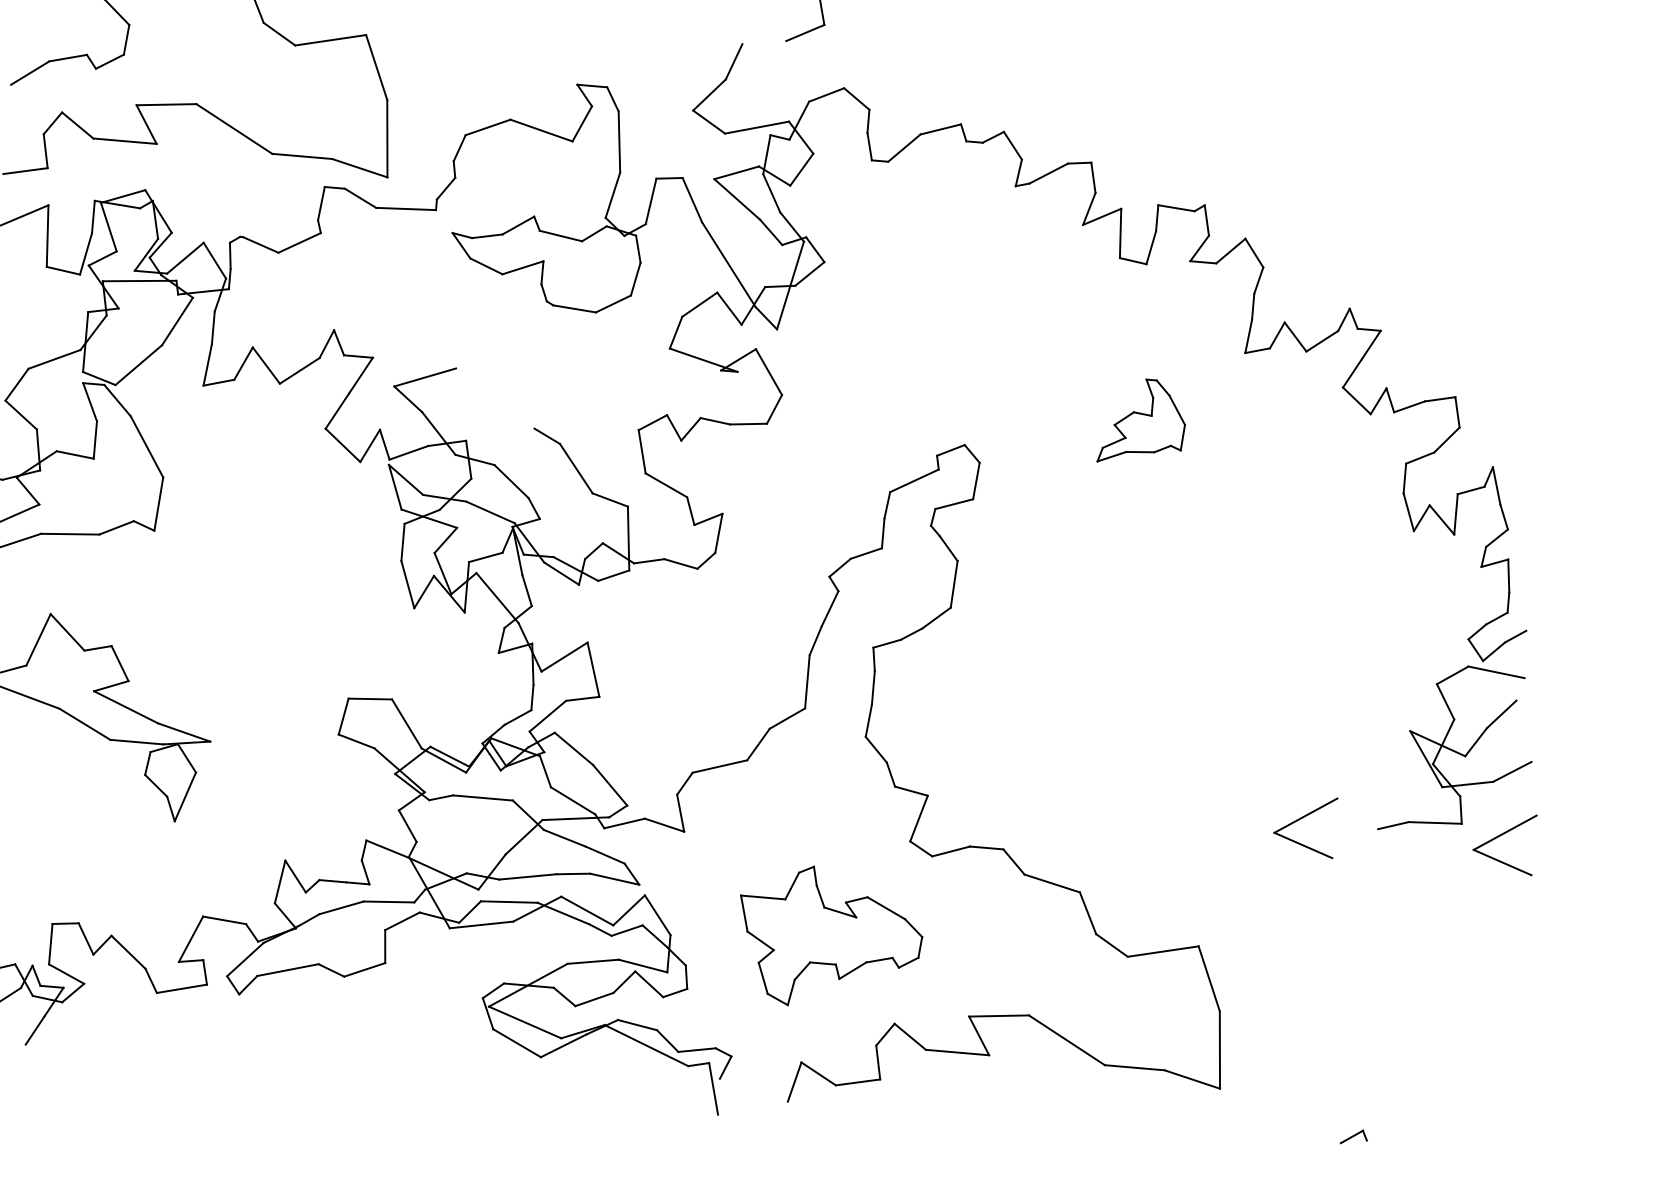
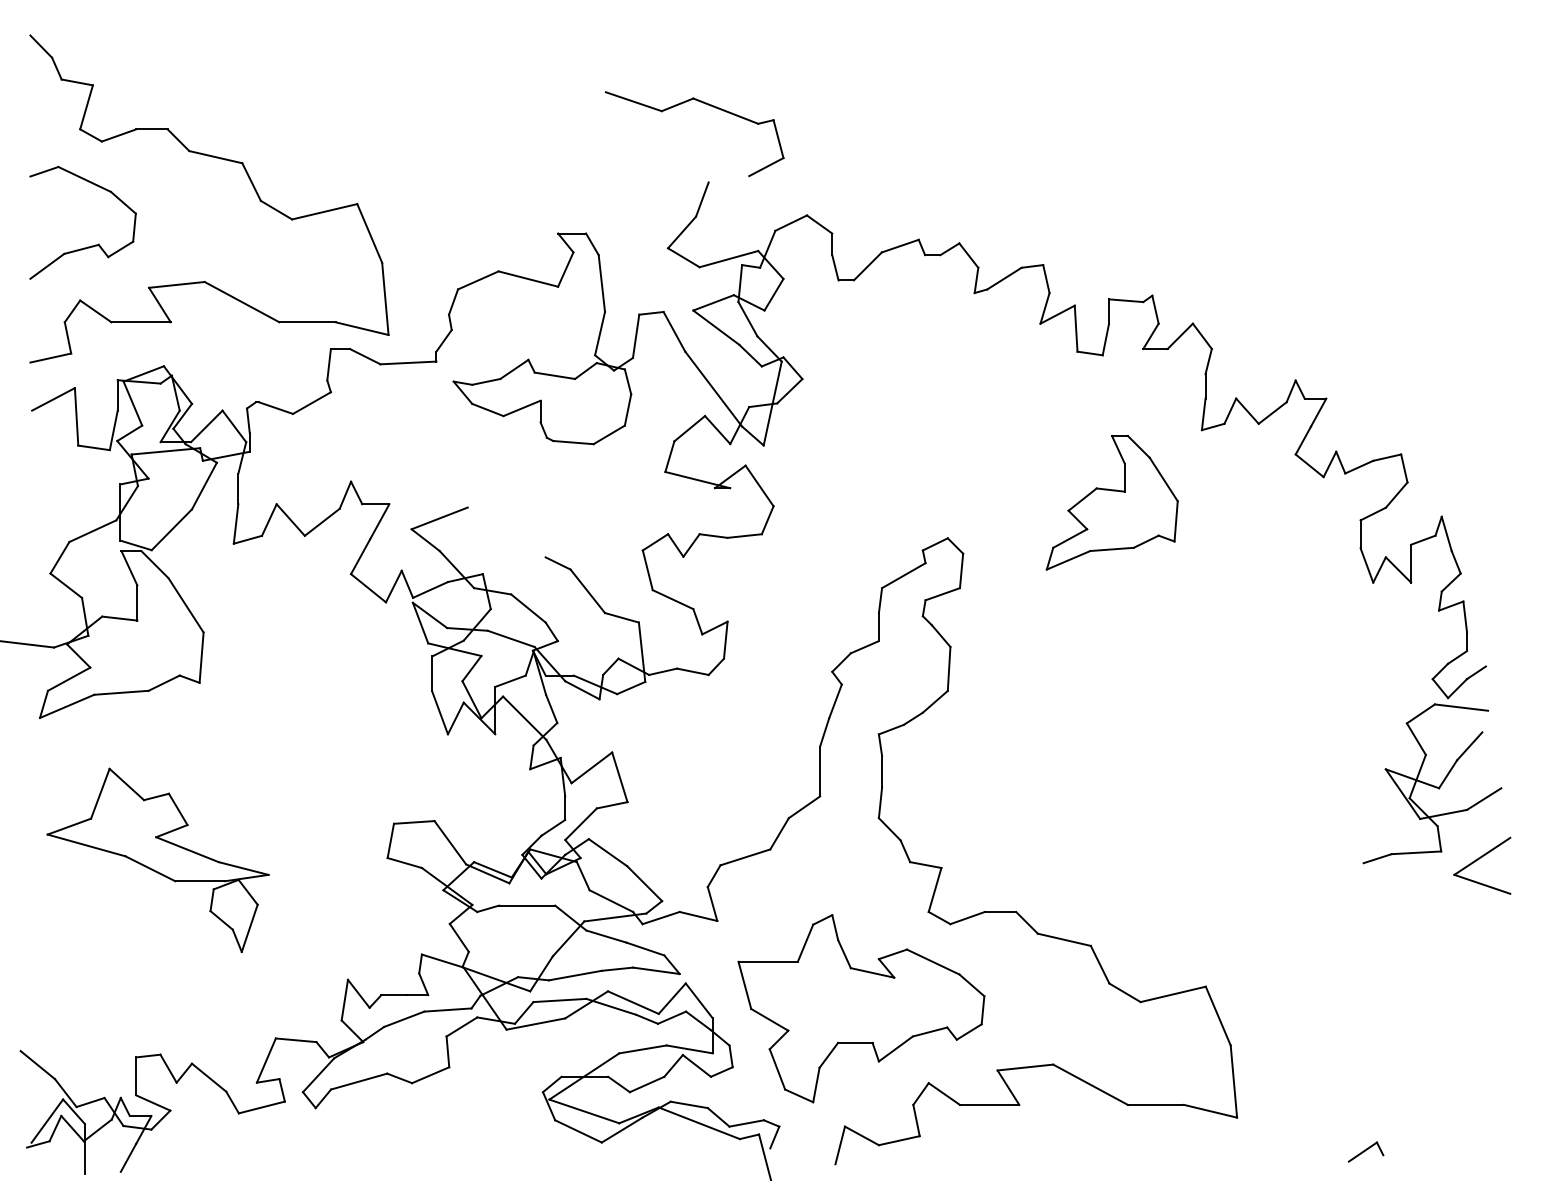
part: (1142, 421) -> (1111, 502), size x1.67
part: (1301, 819) -> (1291, 860), removed
part: (829, 938) -> (861, 1008), size x1.43
part: (1353, 1136) -> (1365, 1151), size x1.43

